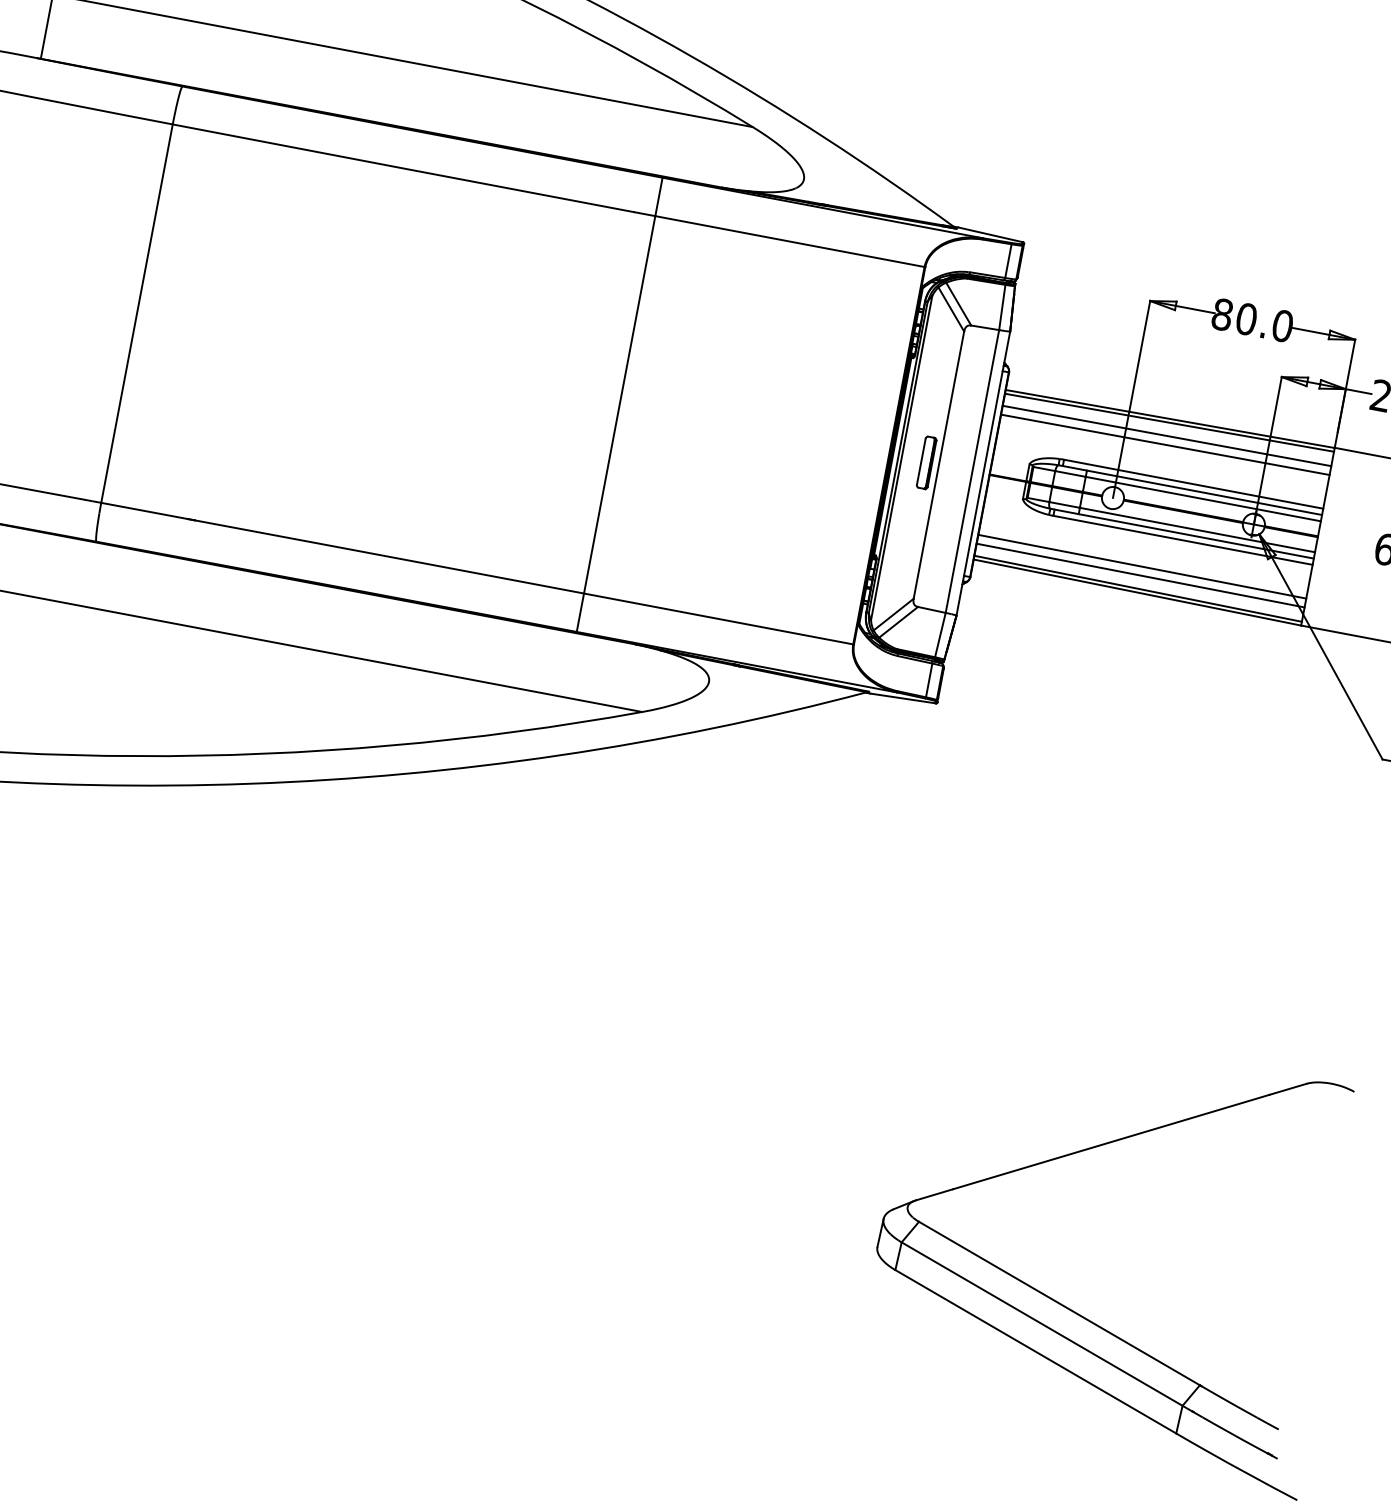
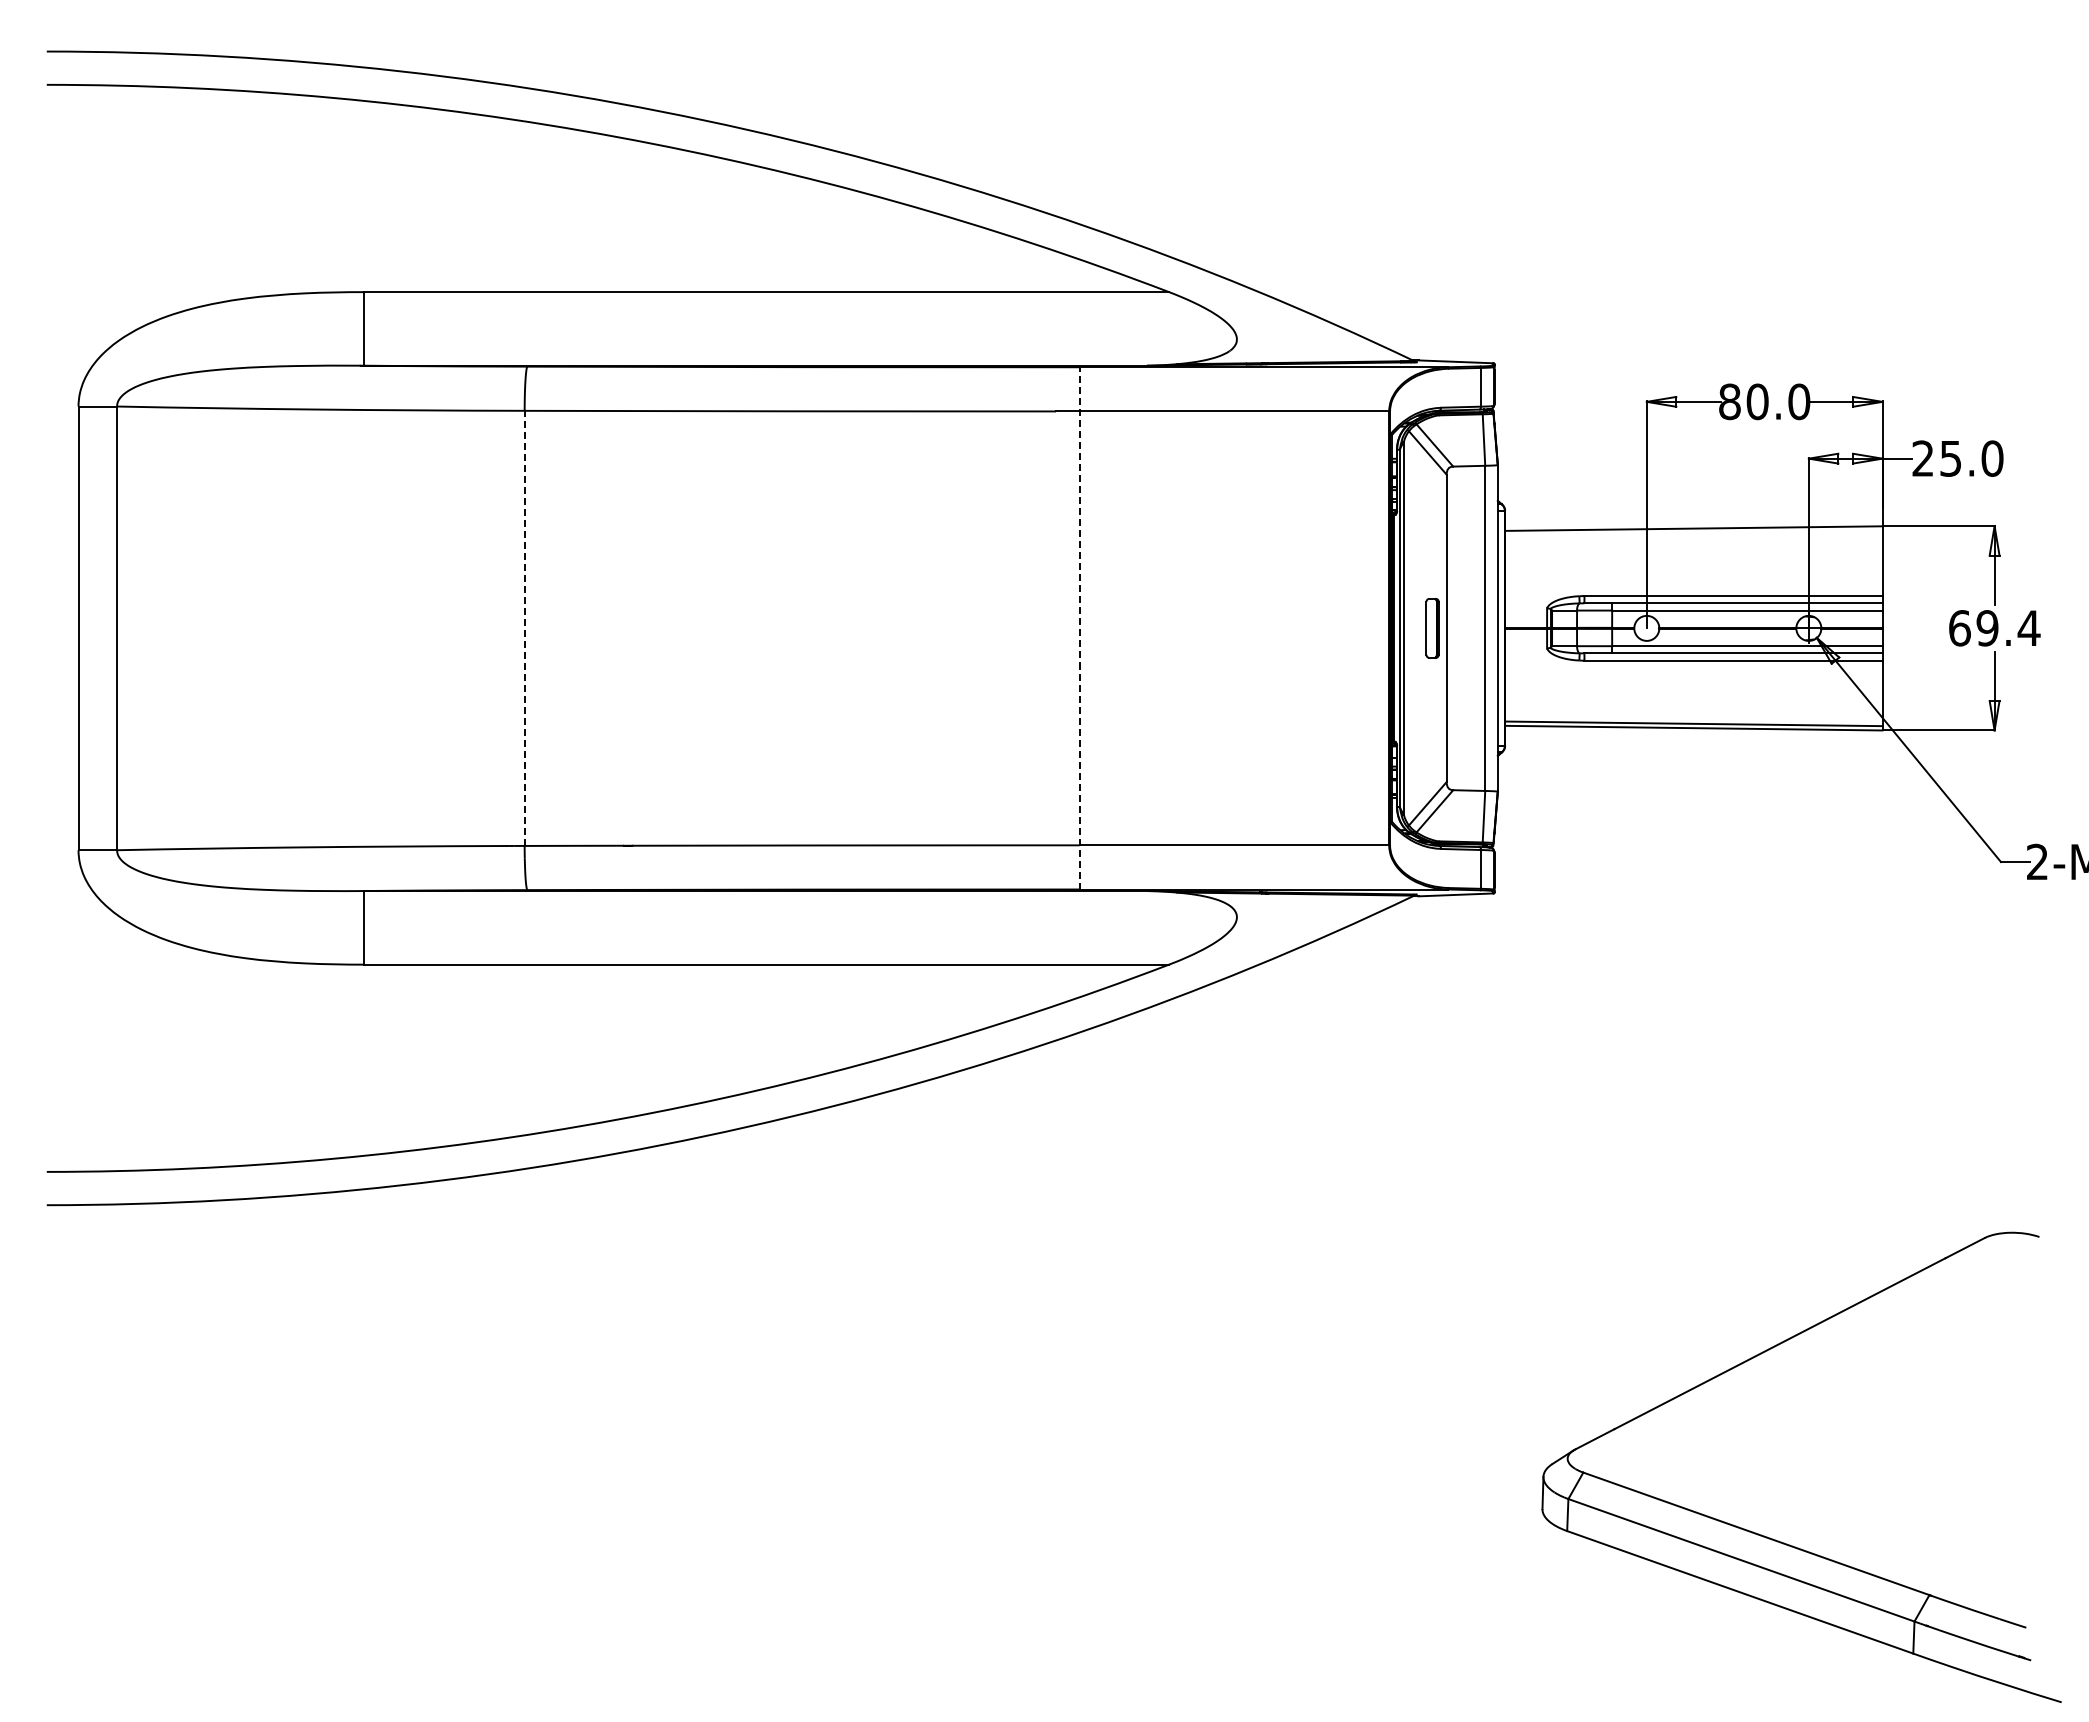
line: (136, 313) -> (524, 628), solid -> dashed
line: (619, 404) -> (1079, 627), solid -> dashed
line: (1169, 422) -> (1693, 532), removed
line: (1166, 436) -> (1693, 548), removed
line: (1165, 444) -> (1693, 558), removed
line: (1142, 566) -> (1693, 698), removed
line: (1140, 575) -> (1693, 708), removed

